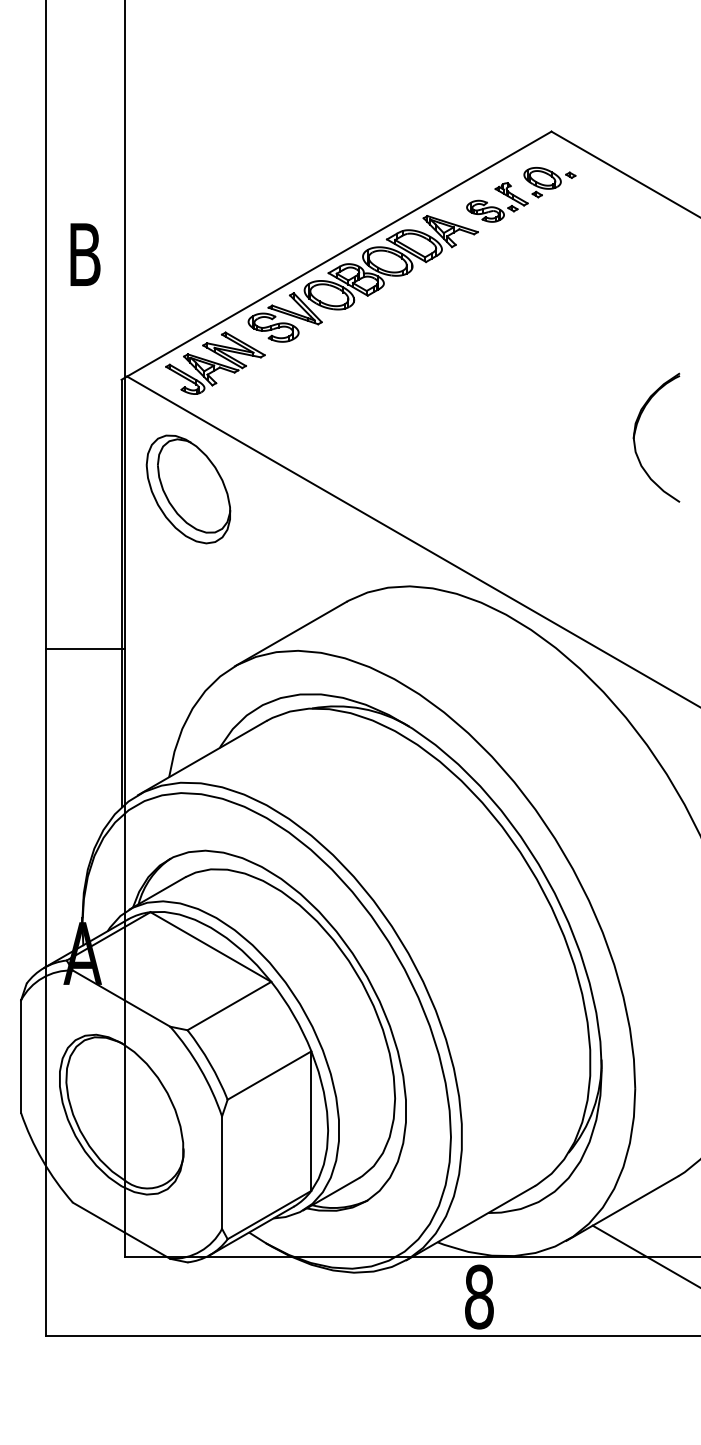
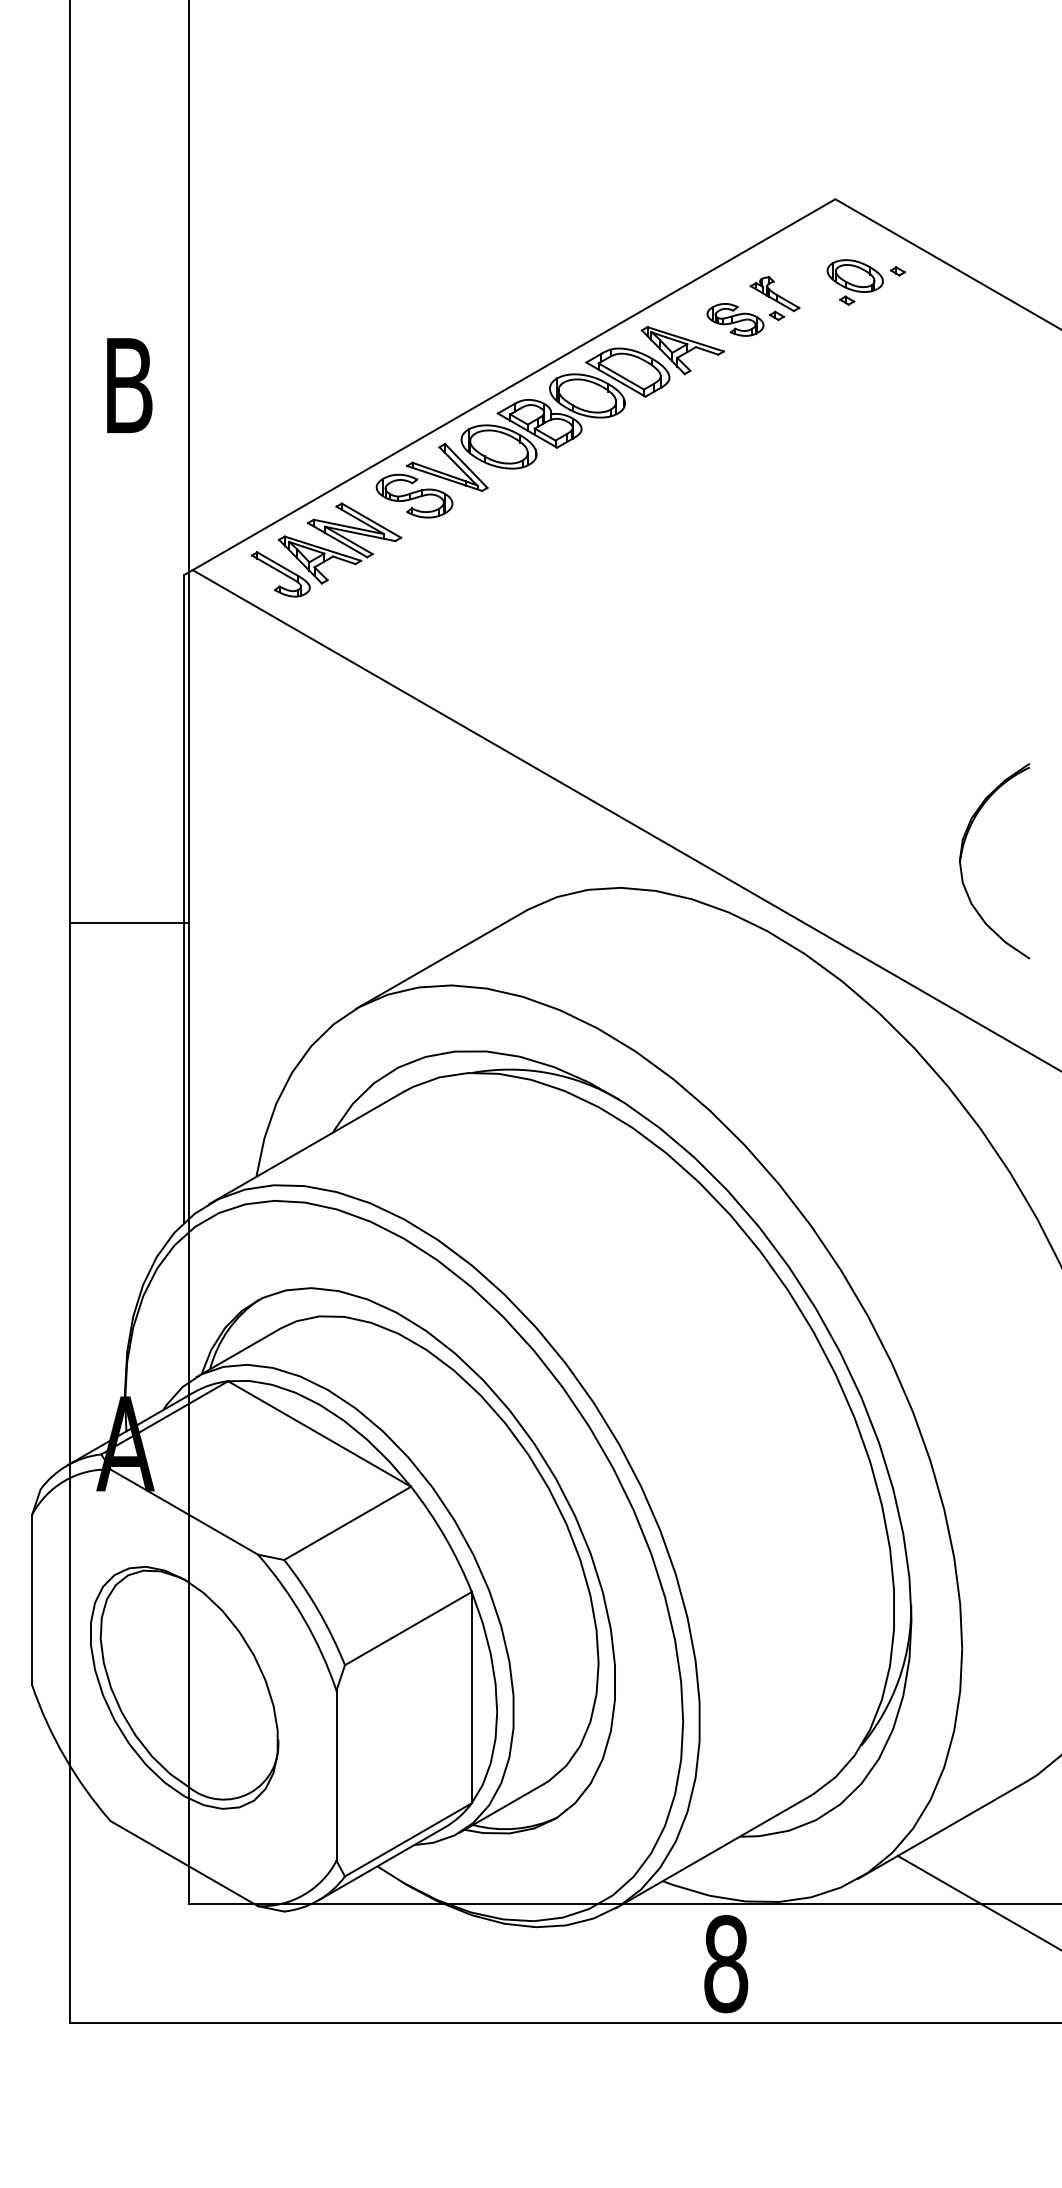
part: (549, 182) -> (865, 282), moved
part: (635, 435) -> (962, 857), moved
part: (188, 489) -> (285, 741), removed
line: (84, 649) -> (128, 922), moved

